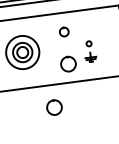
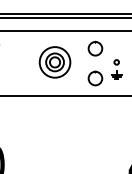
part: (64, 31) -> (95, 48), size x1.67
part: (54, 107) -> (77, 116), removed

